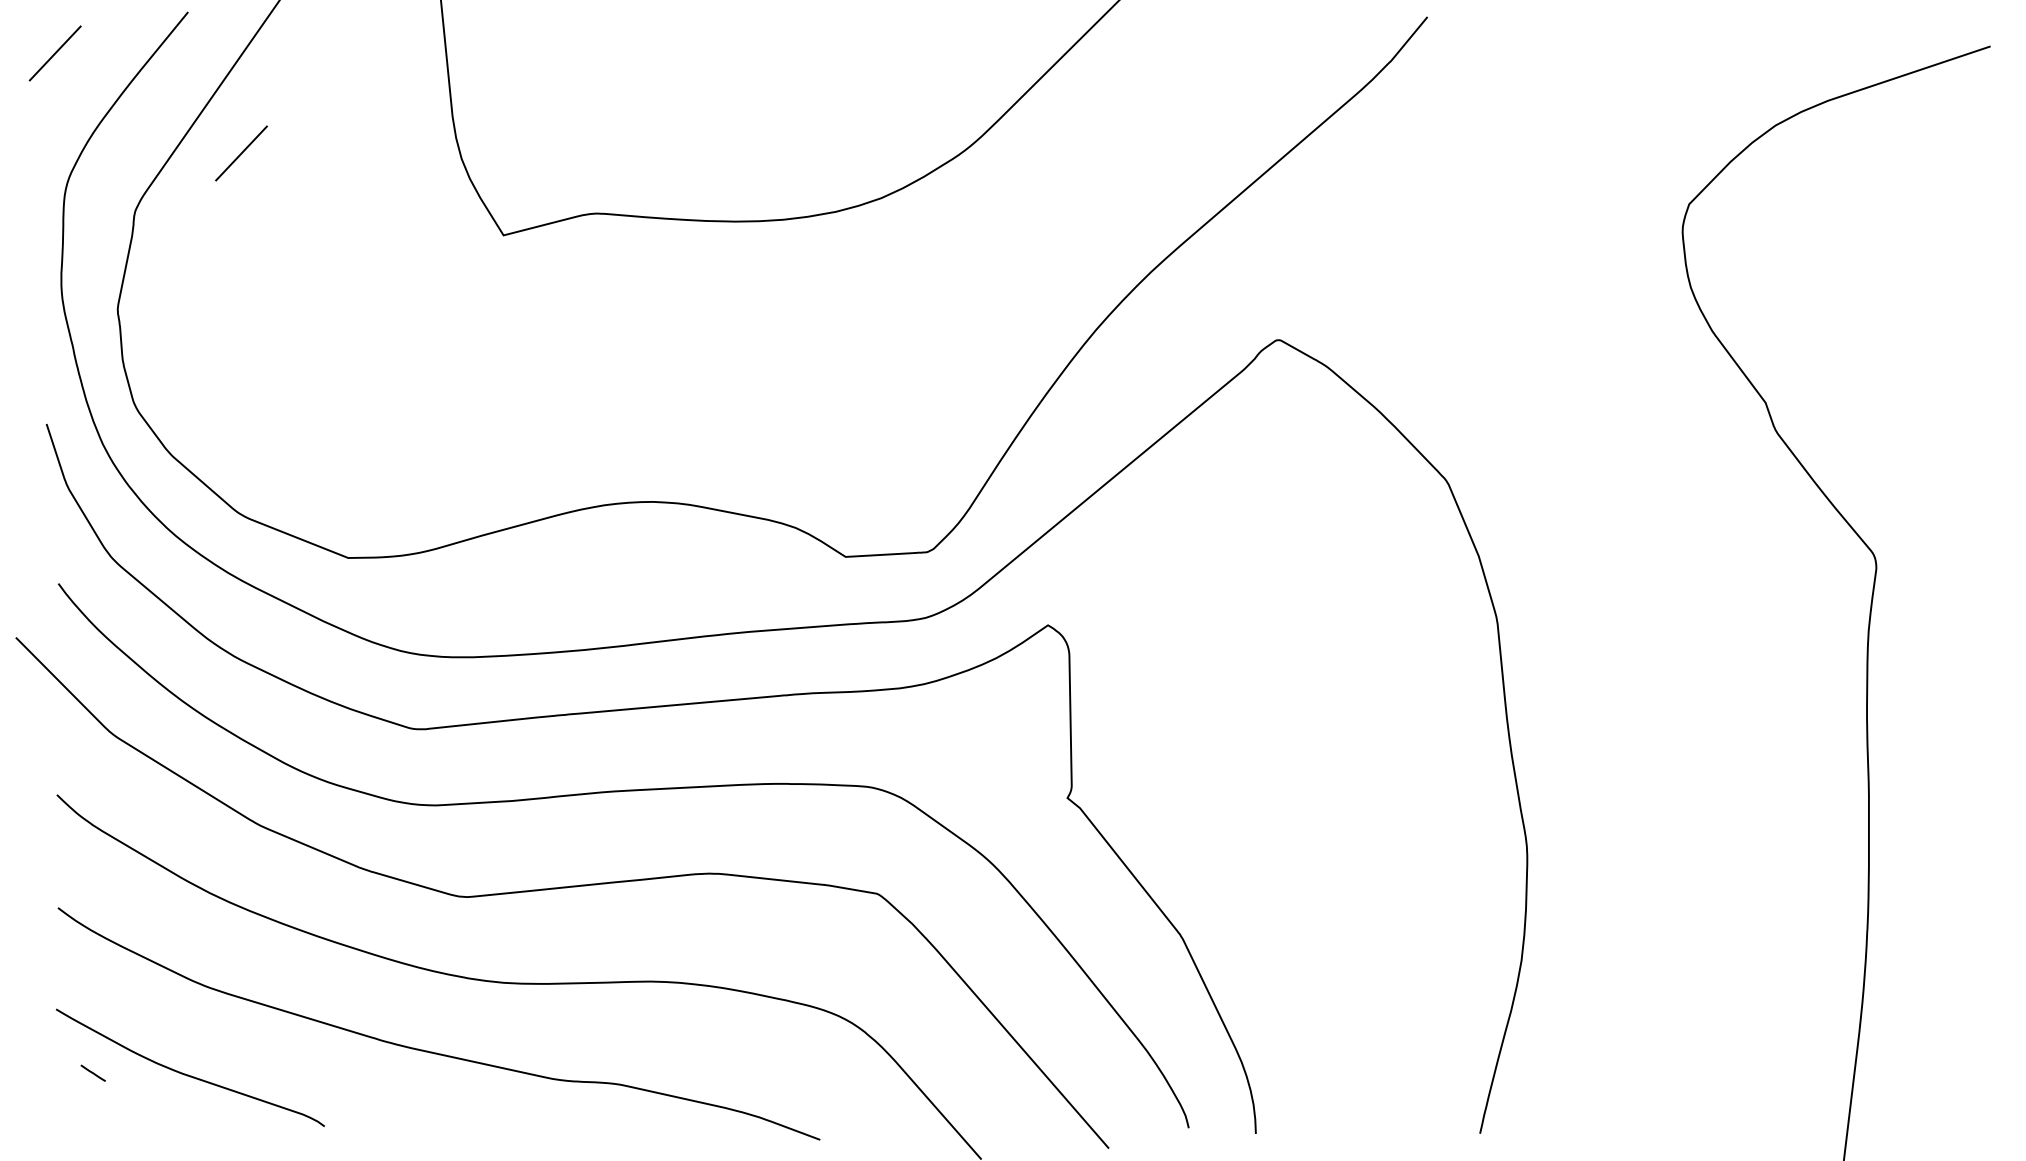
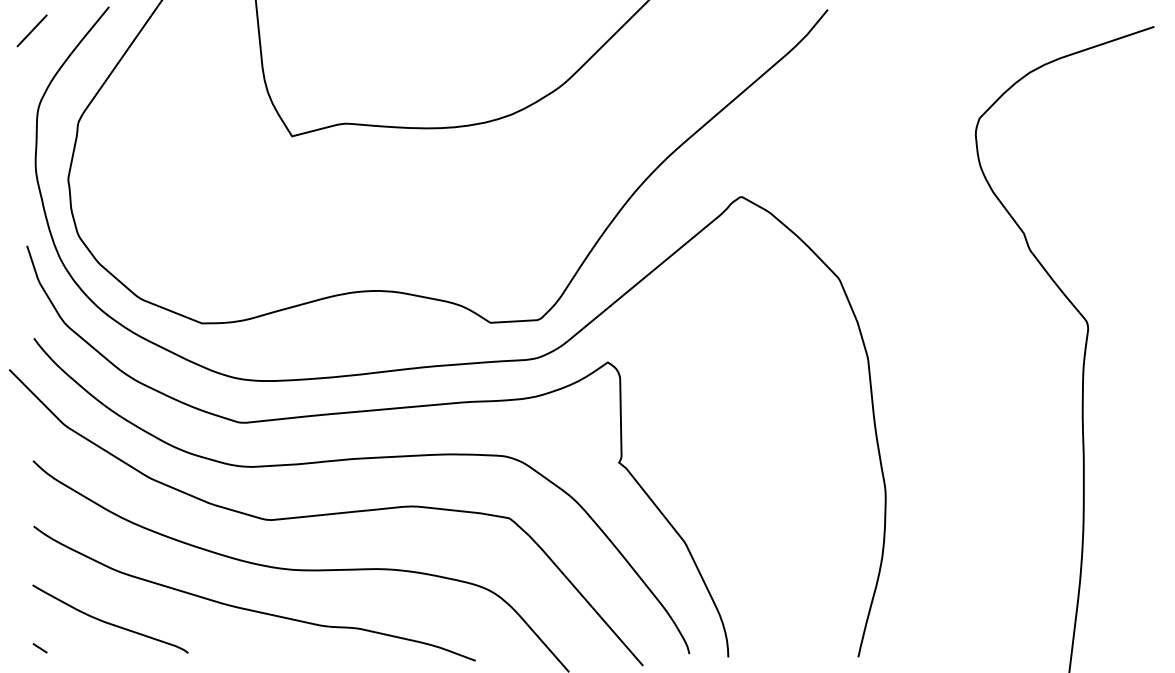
line: (240, 152) -> (139, 88), removed
line: (92, 1073) -> (39, 648), moved

